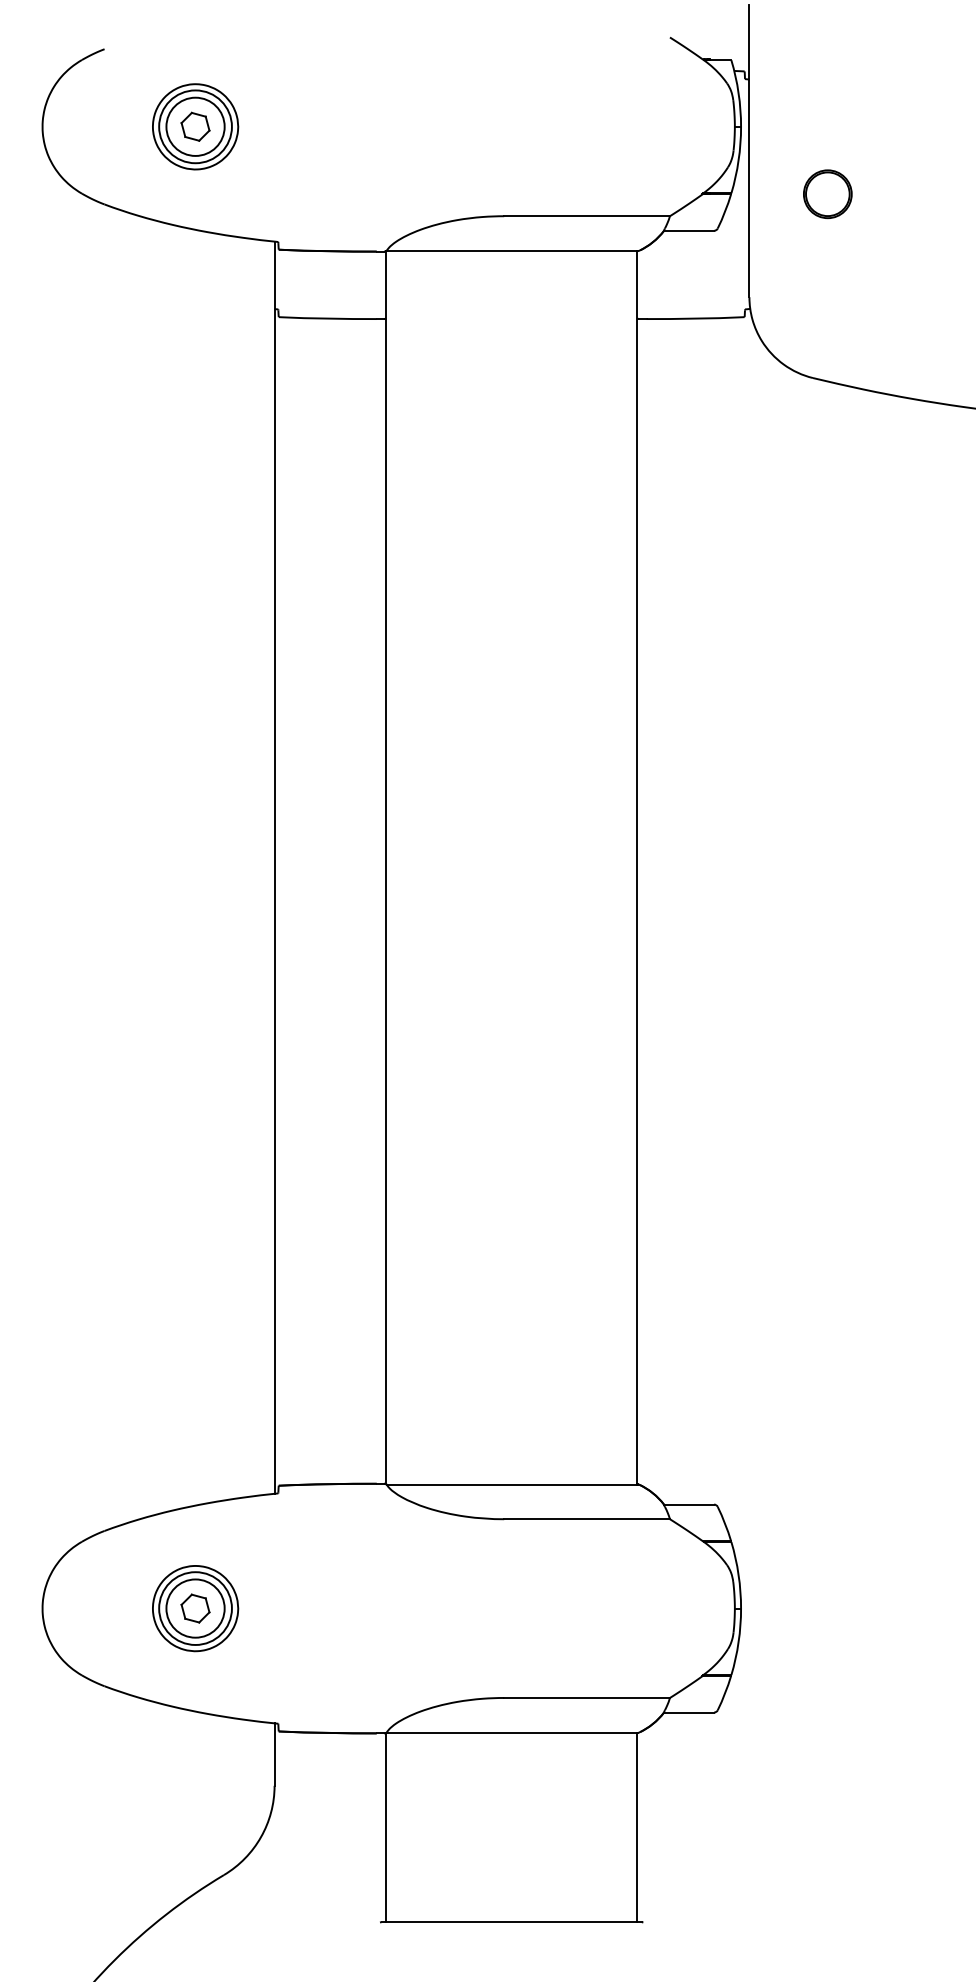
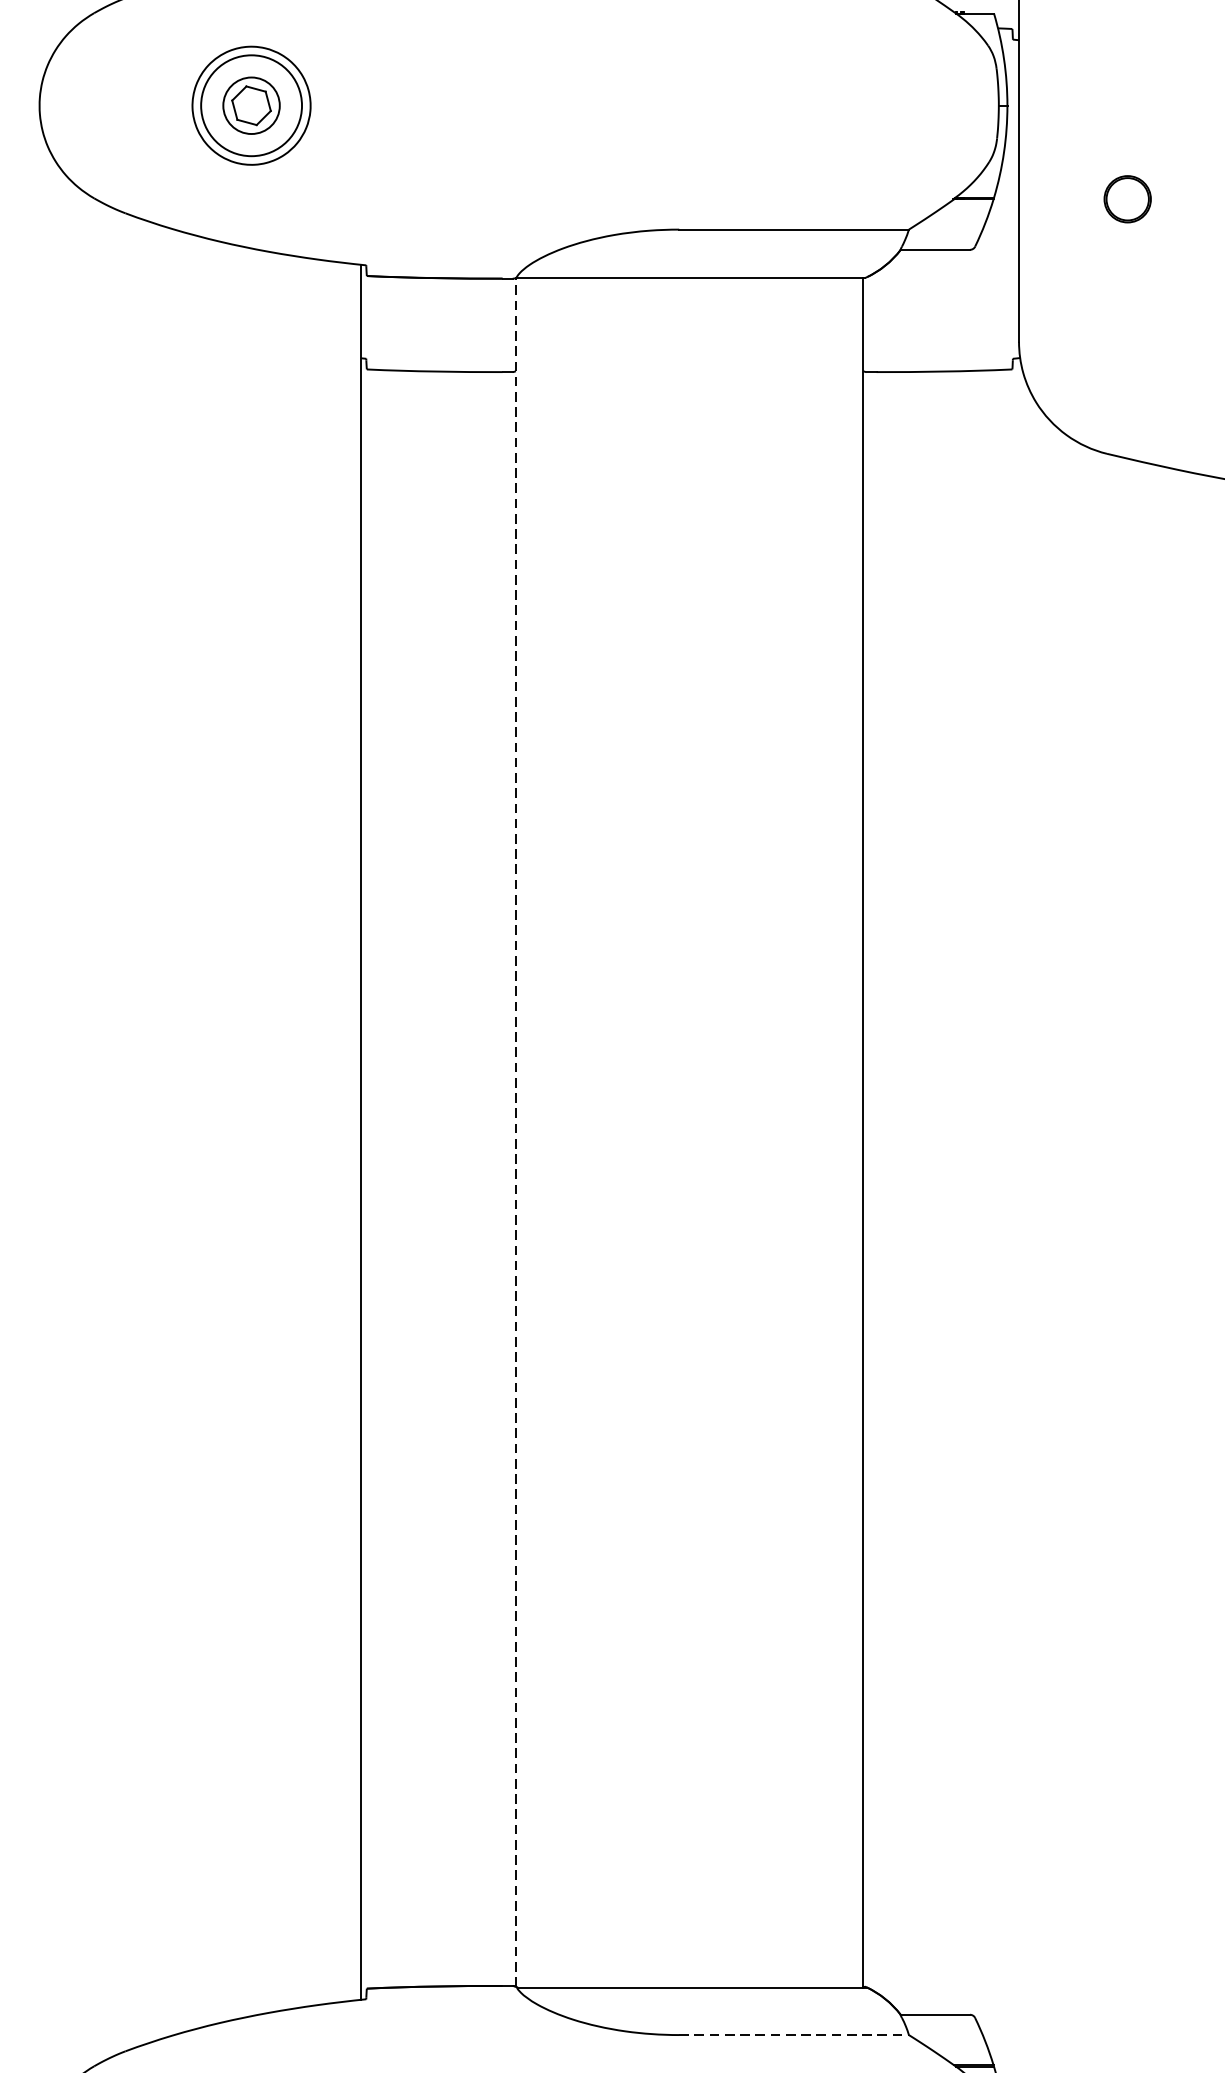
circle: (195, 126) -> (251, 105), size x0.7
part: (827, 194) -> (1127, 199), size x0.7
line: (386, 867) -> (516, 1132), solid -> dashed
line: (587, 1519) -> (794, 2035), solid -> dashed

